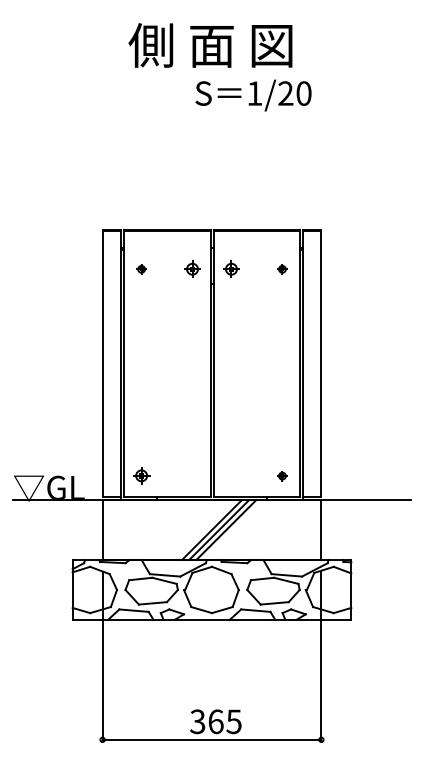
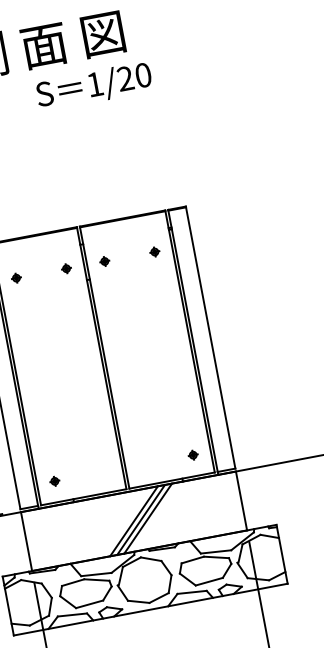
part: (192, 269) -> (66, 268), size x0.62
part: (231, 269) -> (104, 261), size x0.62
part: (141, 476) -> (54, 481), size x0.62

